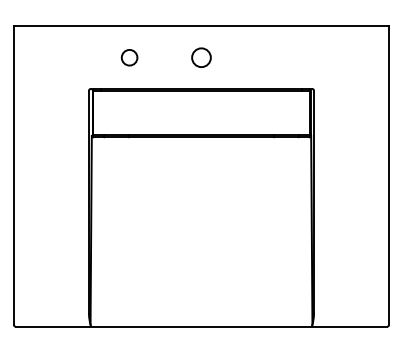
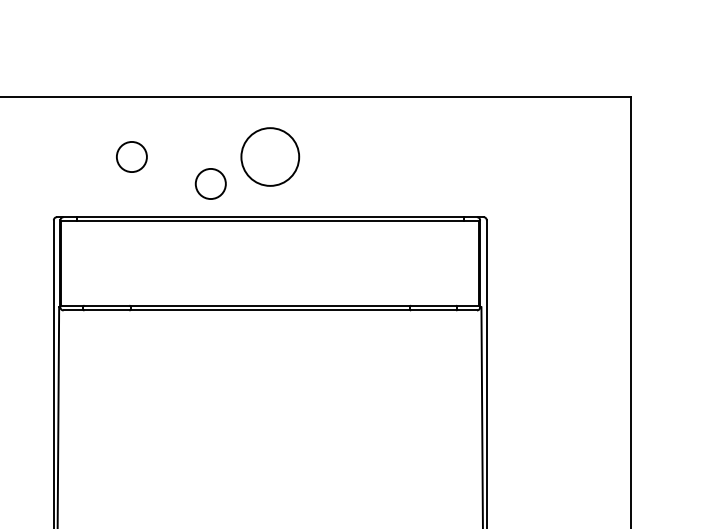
circle: (201, 57) -> (270, 156), size x1.6
circle: (170, 71) -> (210, 183), added

